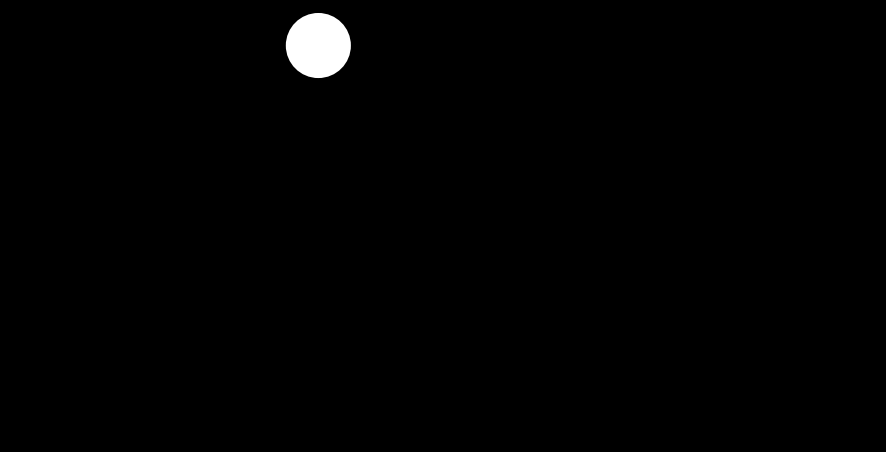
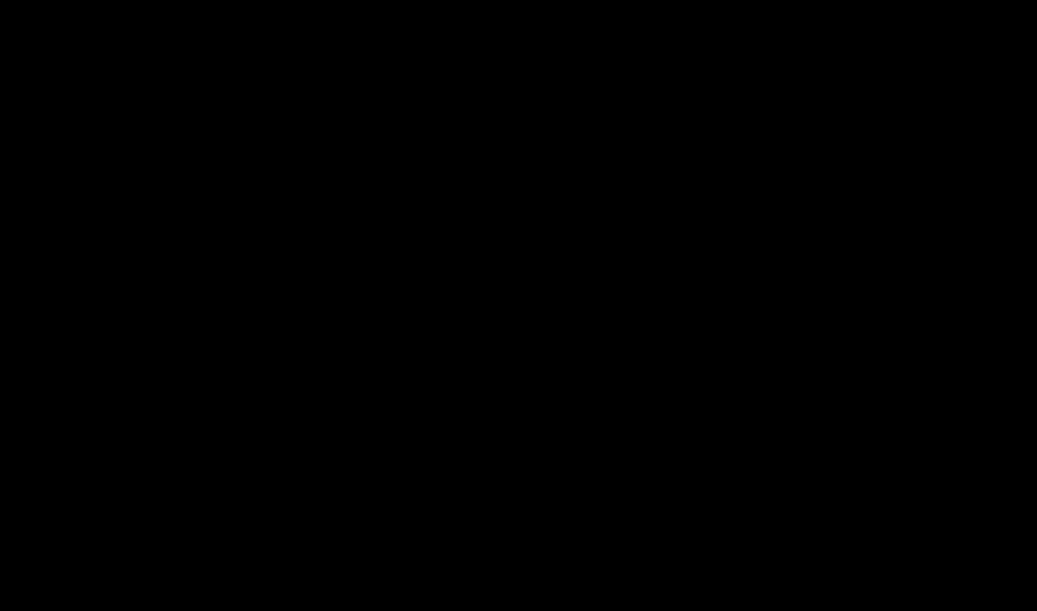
fill: (317, 45) -> (448, 53), added

